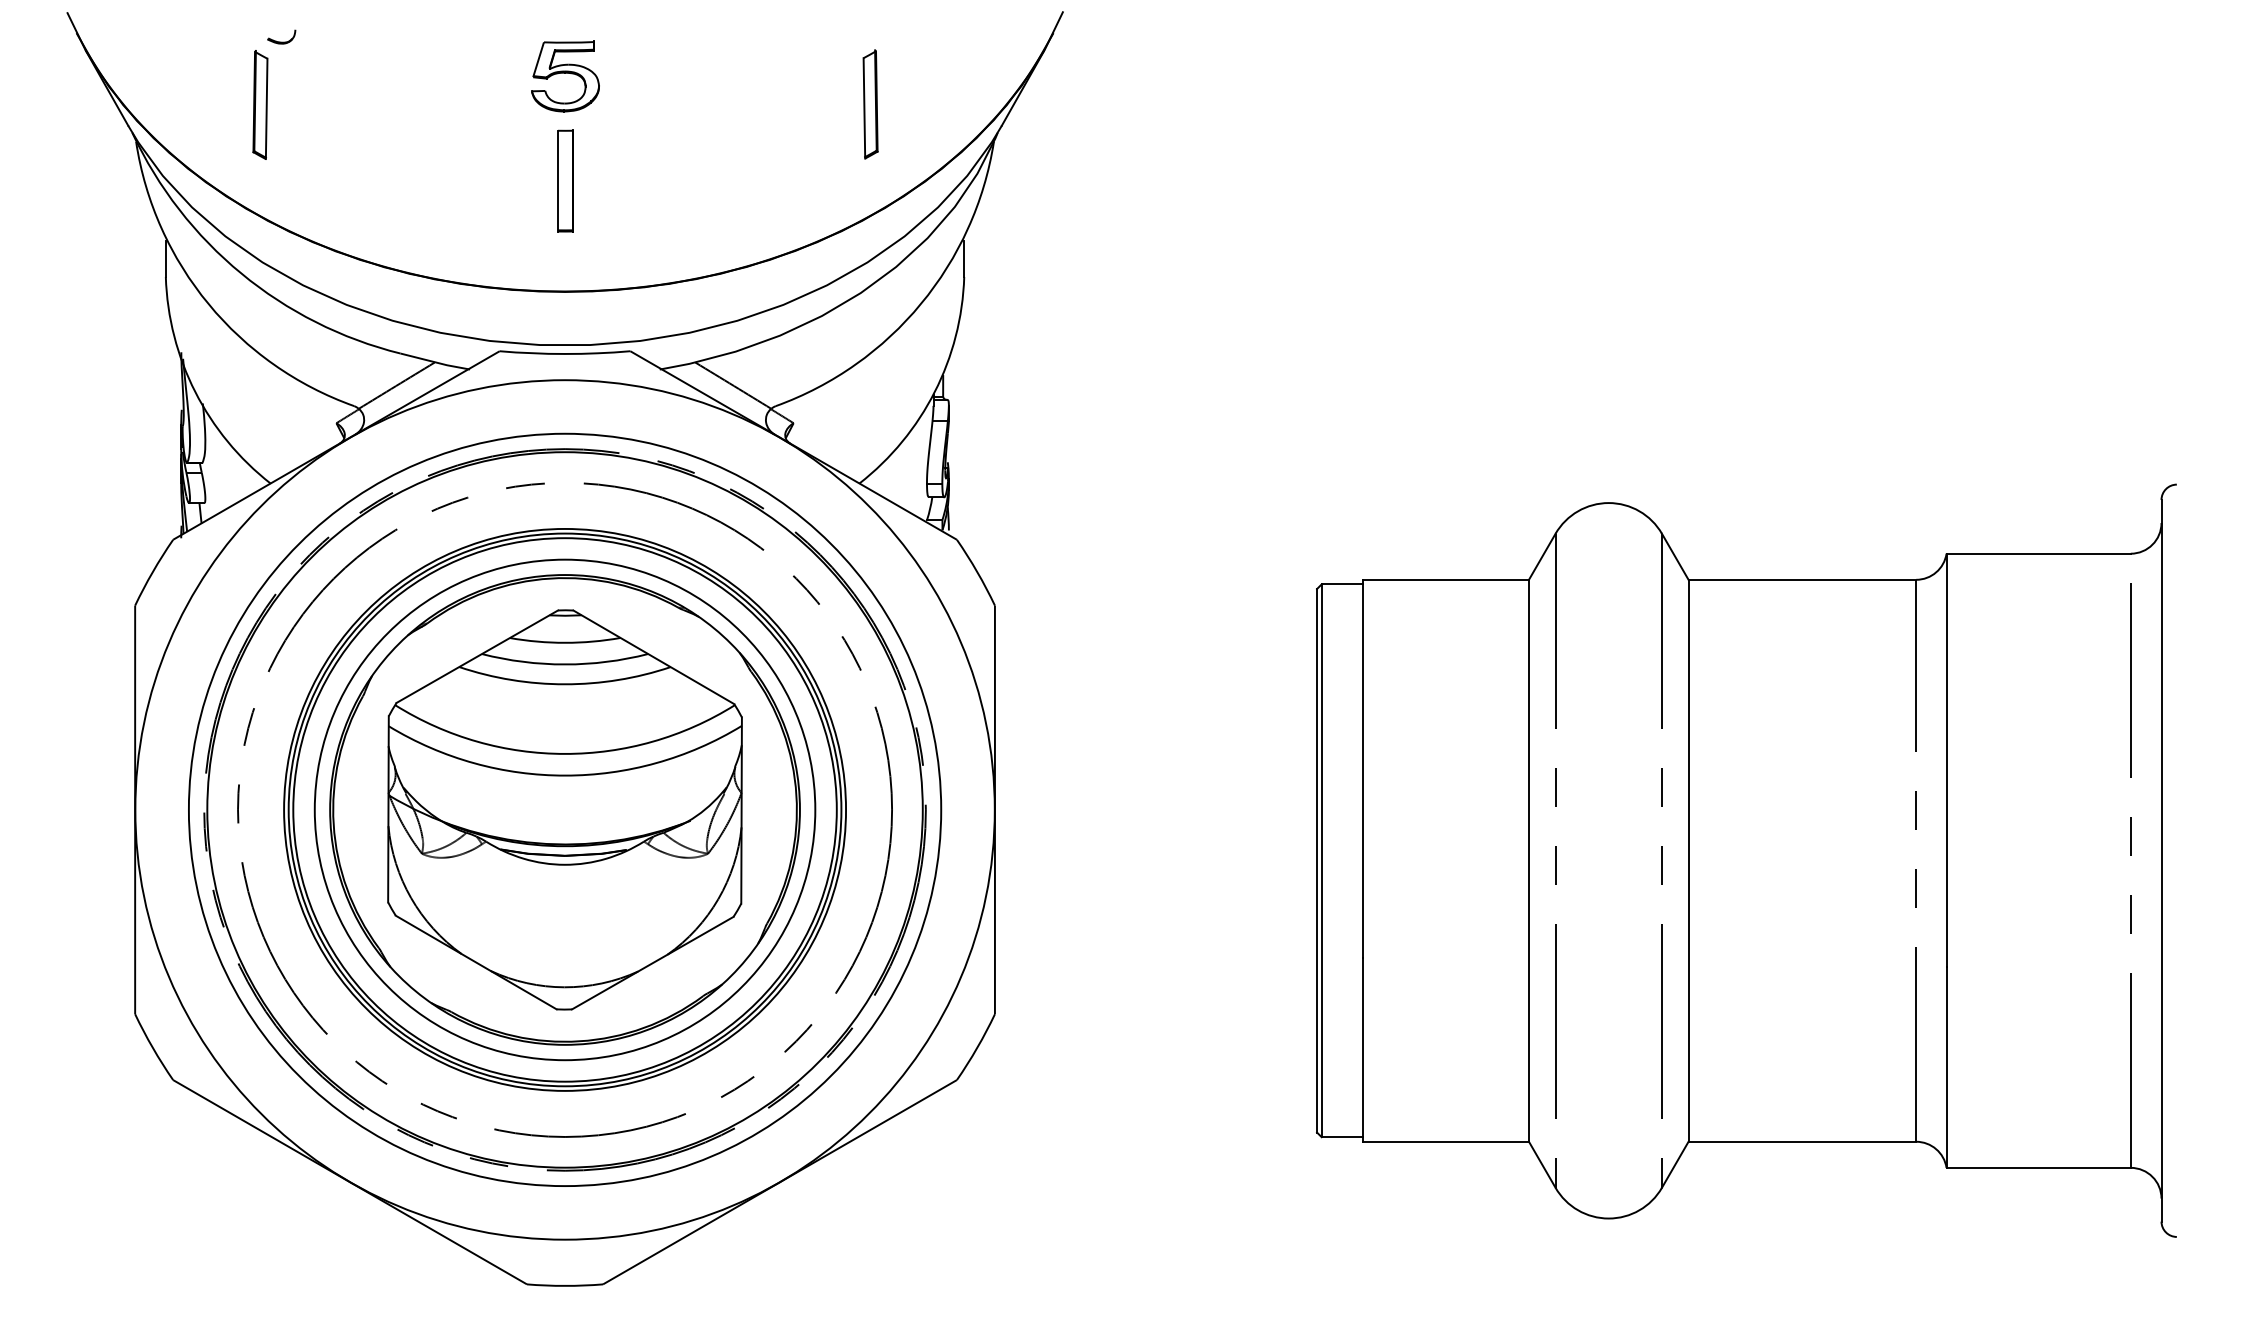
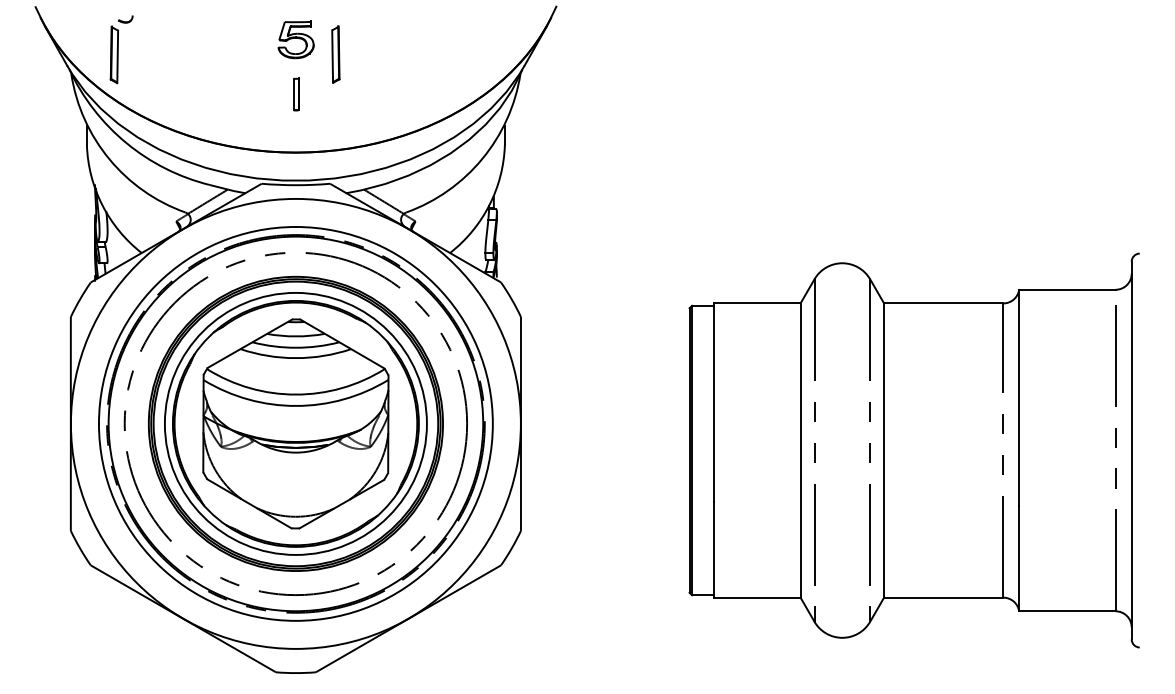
part: (273, 94) -> (121, 49), moved
part: (869, 104) -> (335, 54), moved
part: (564, 180) -> (295, 94), size x0.6

